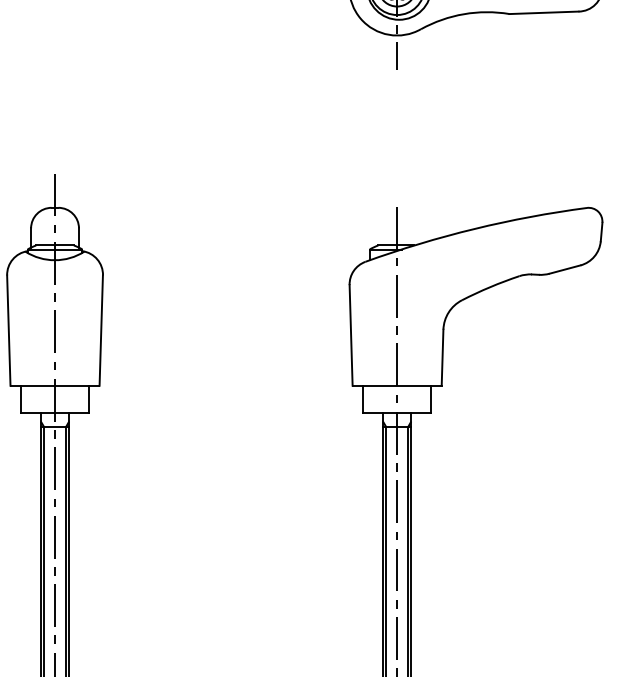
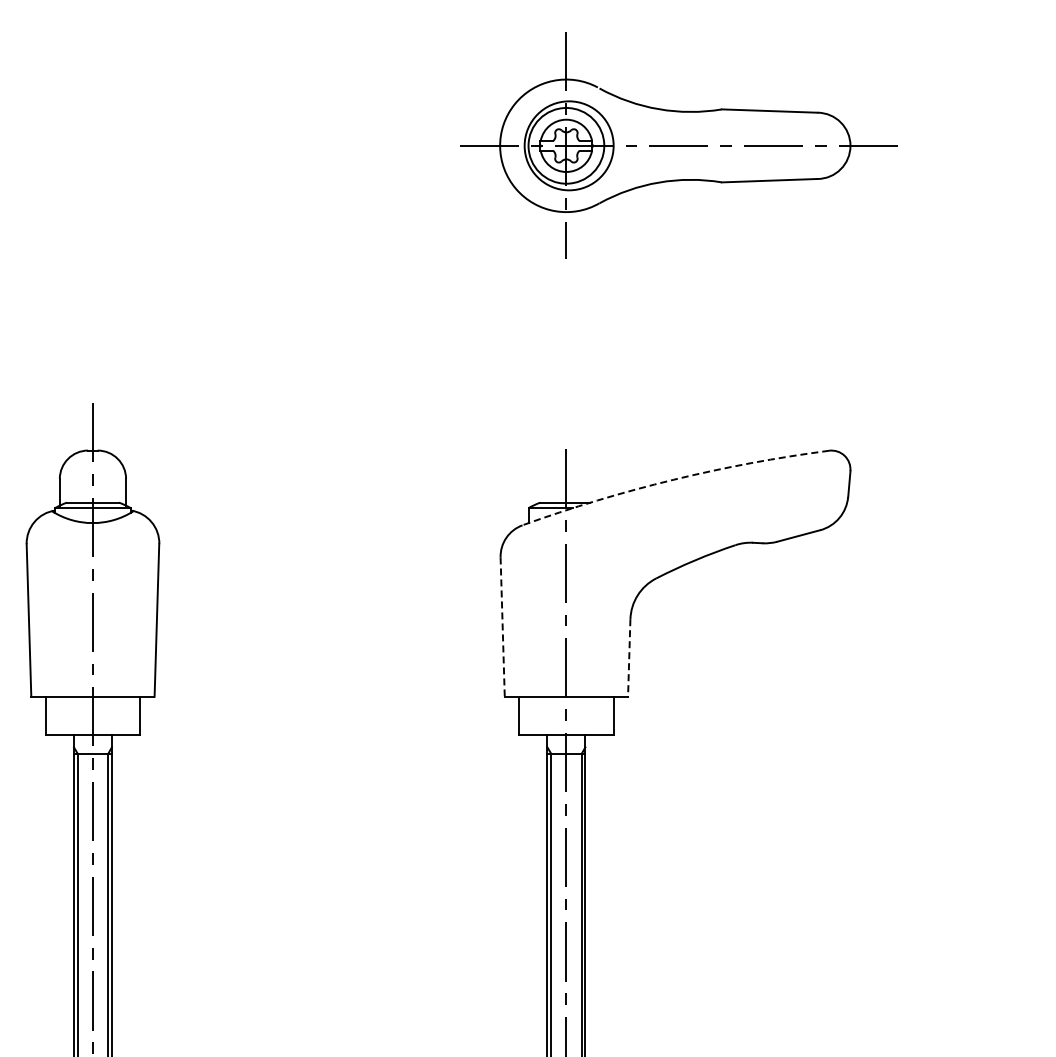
arc: (474, 228) -> (673, 479), solid -> dashed
line: (350, 335) -> (502, 627), solid -> dashed
line: (442, 357) -> (629, 657), solid -> dashed

